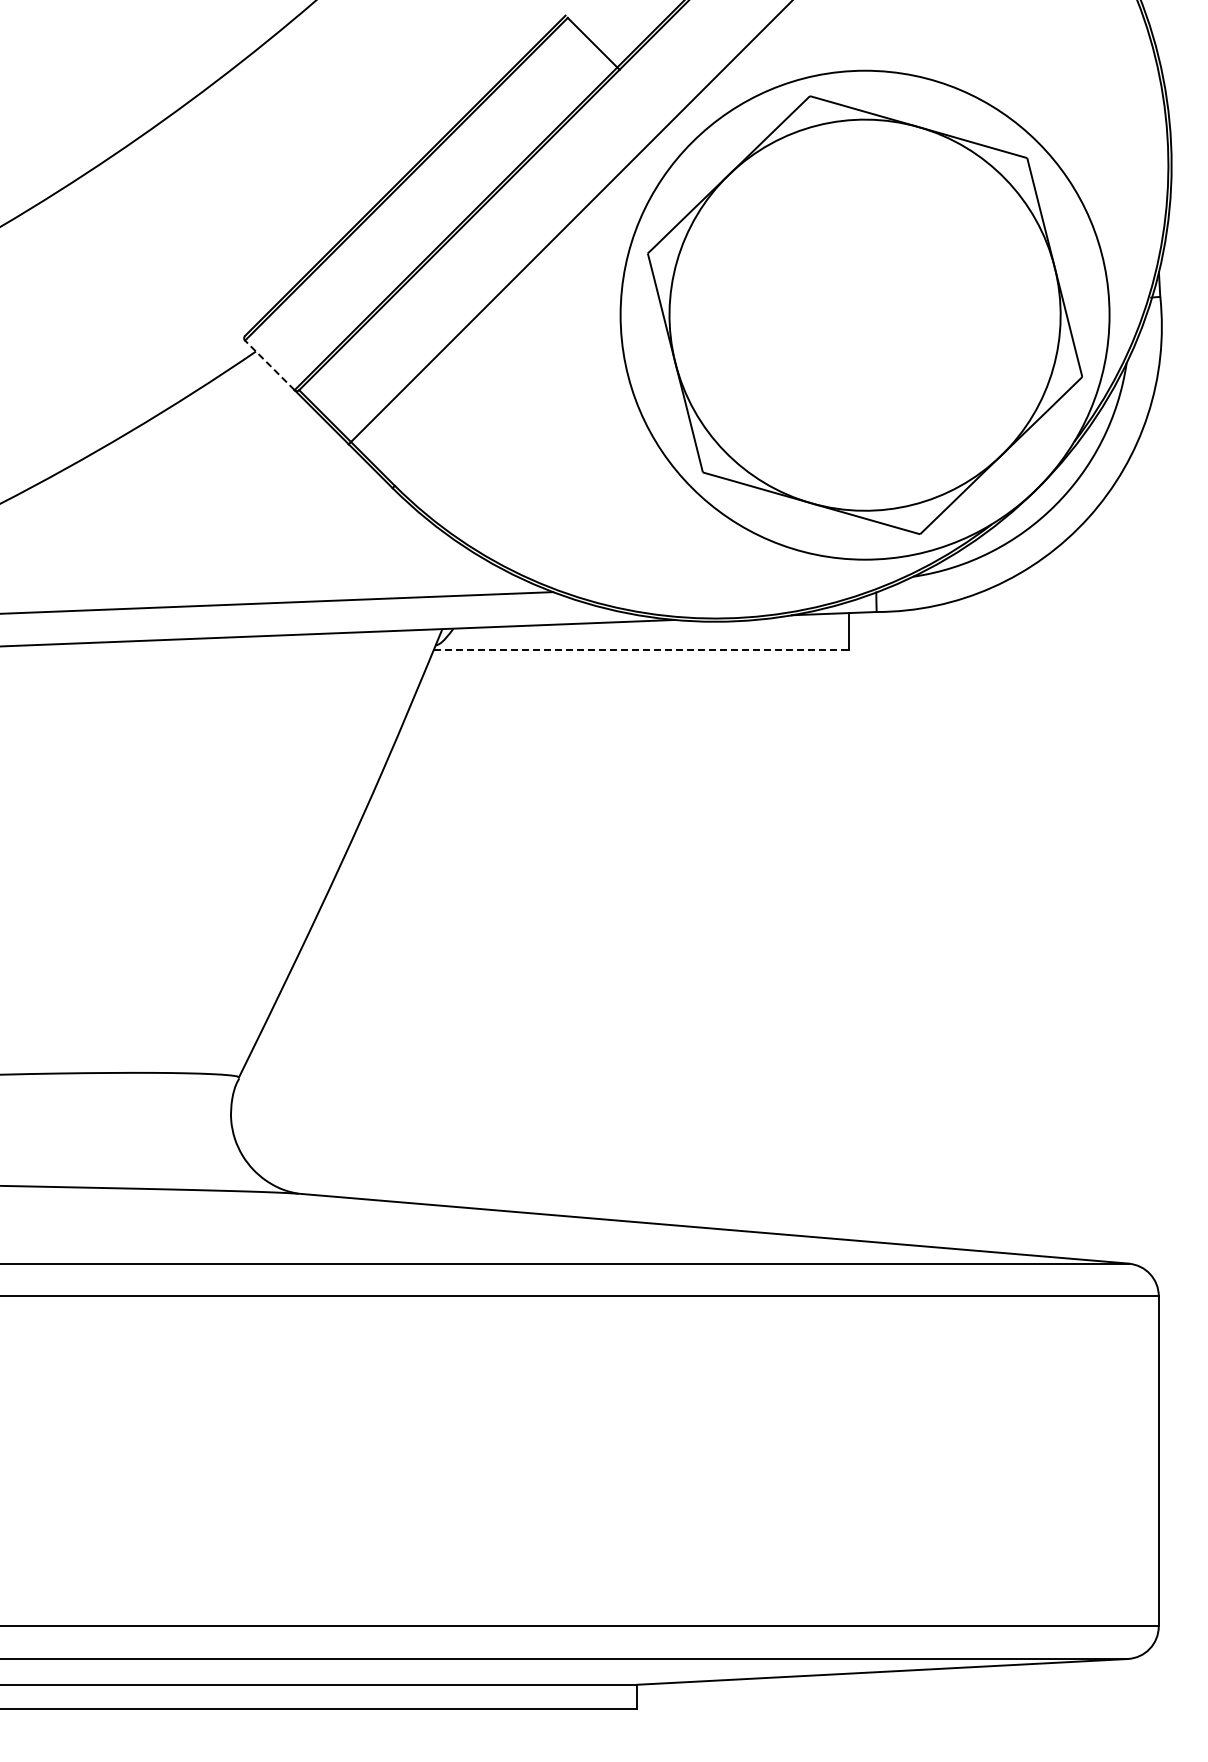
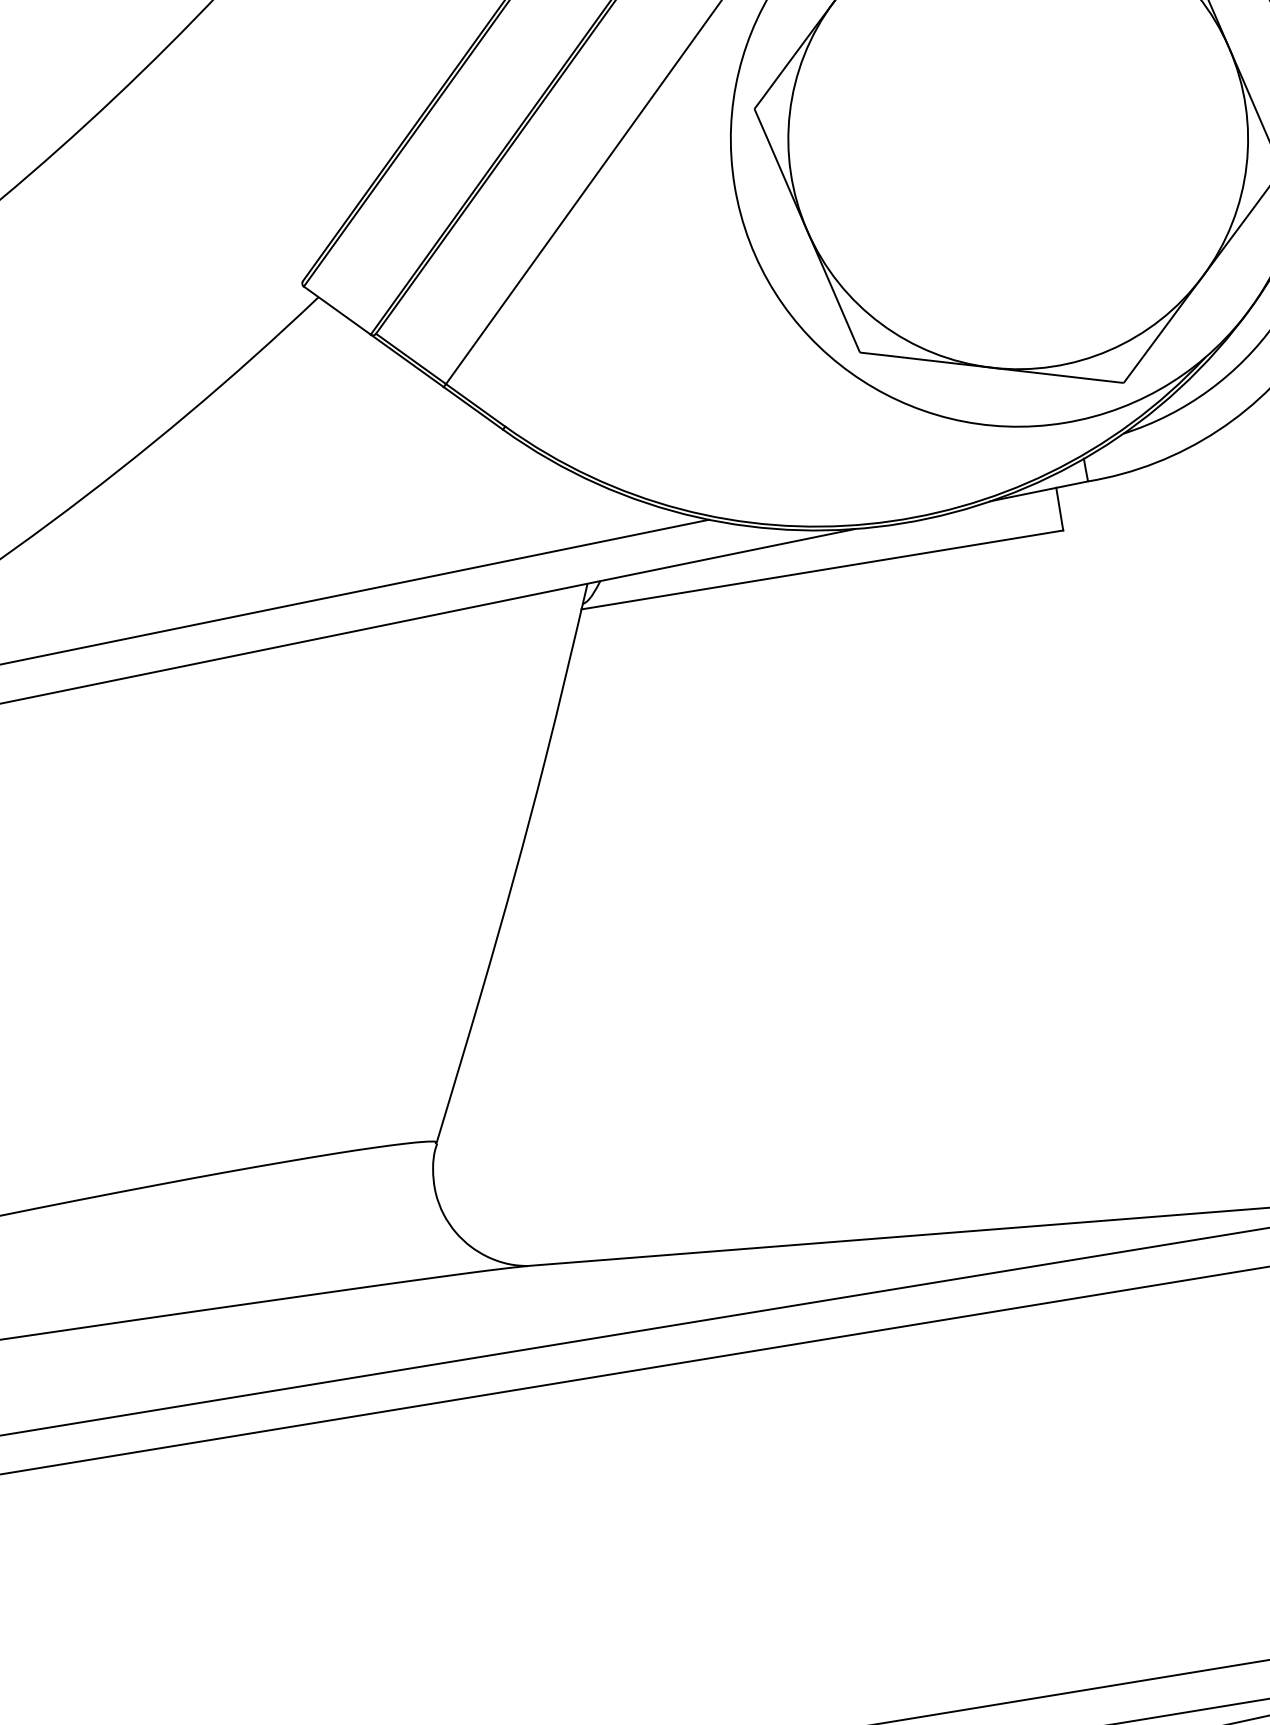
line: (269, 365) -> (336, 310), dashed -> solid
line: (641, 649) -> (822, 569), dashed -> solid

